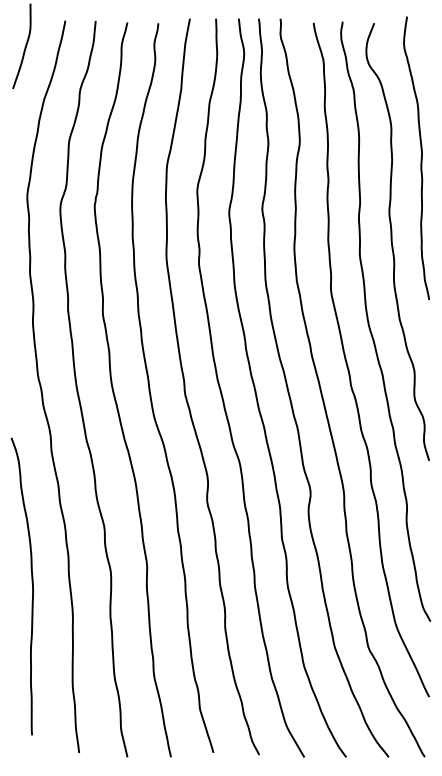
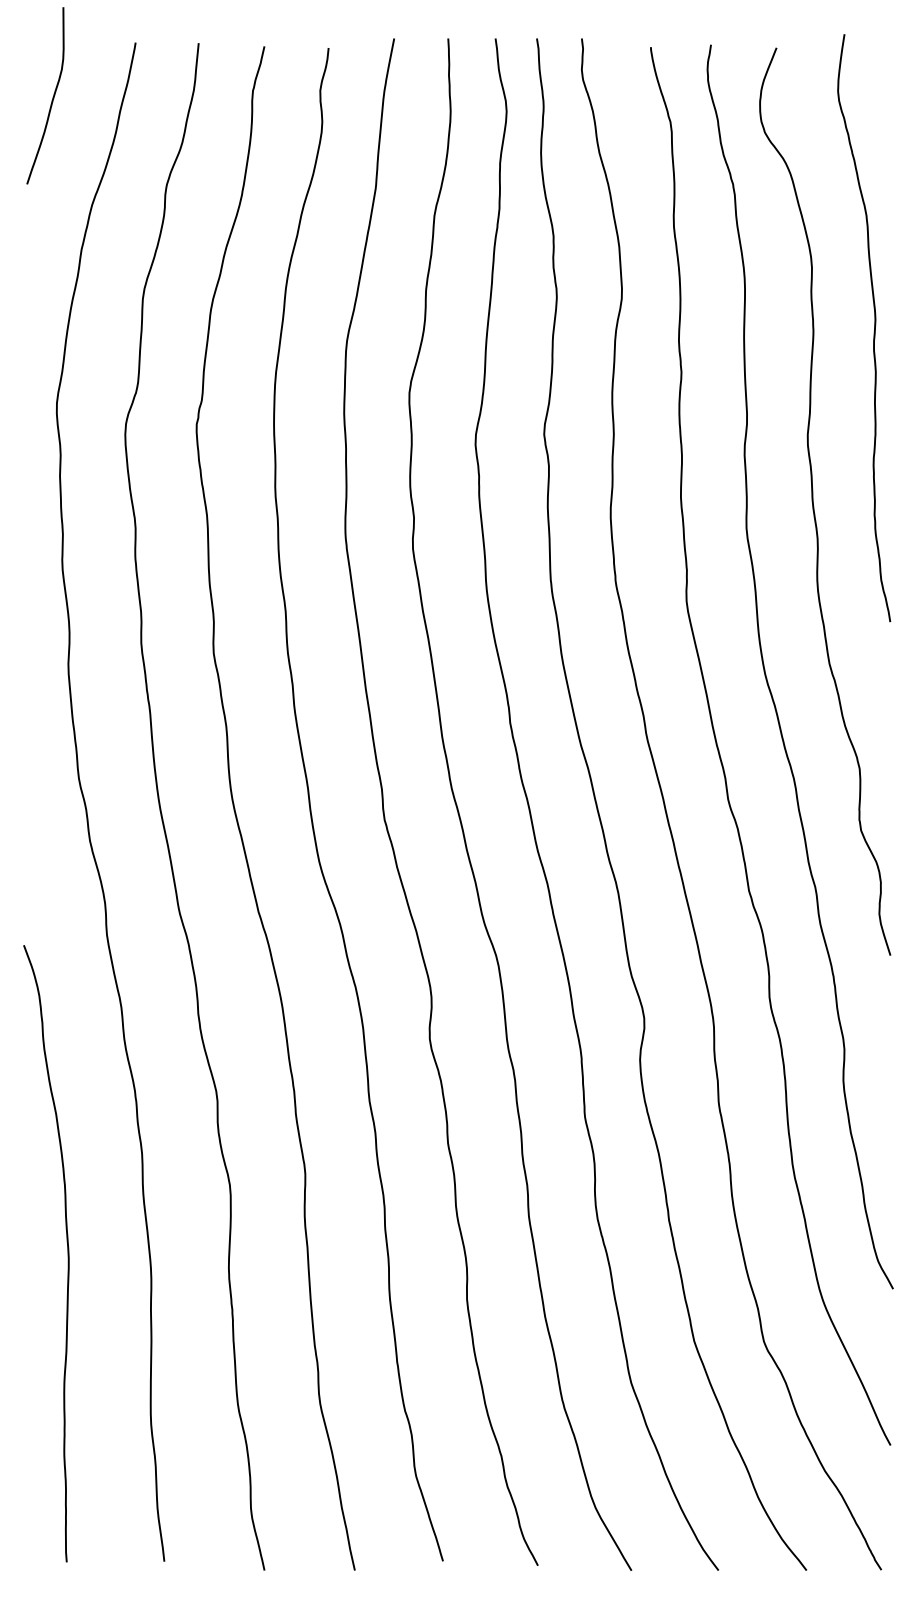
curve: (31, 583) -> (65, 1247), moved

